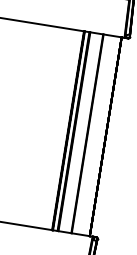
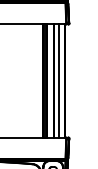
line: (96, 134) -> (59, 80), added

